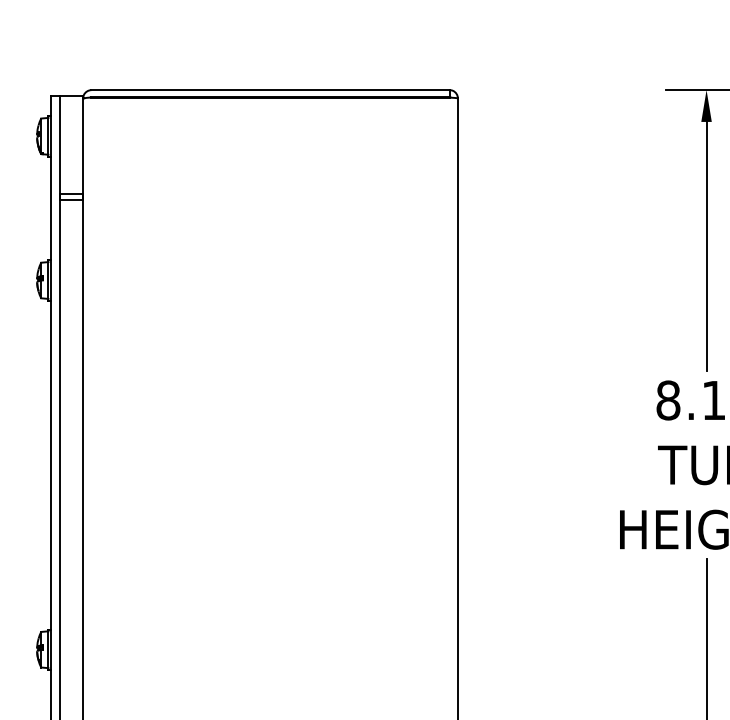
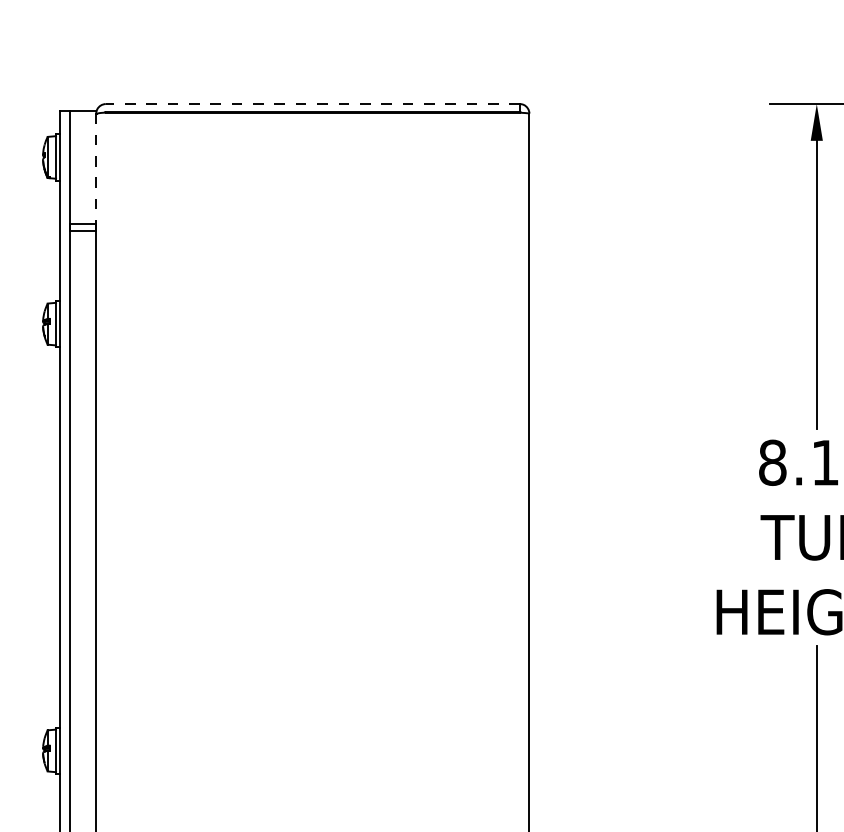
line: (270, 90) -> (312, 104), solid -> dashed
line: (83, 147) -> (96, 170), solid -> dashed

